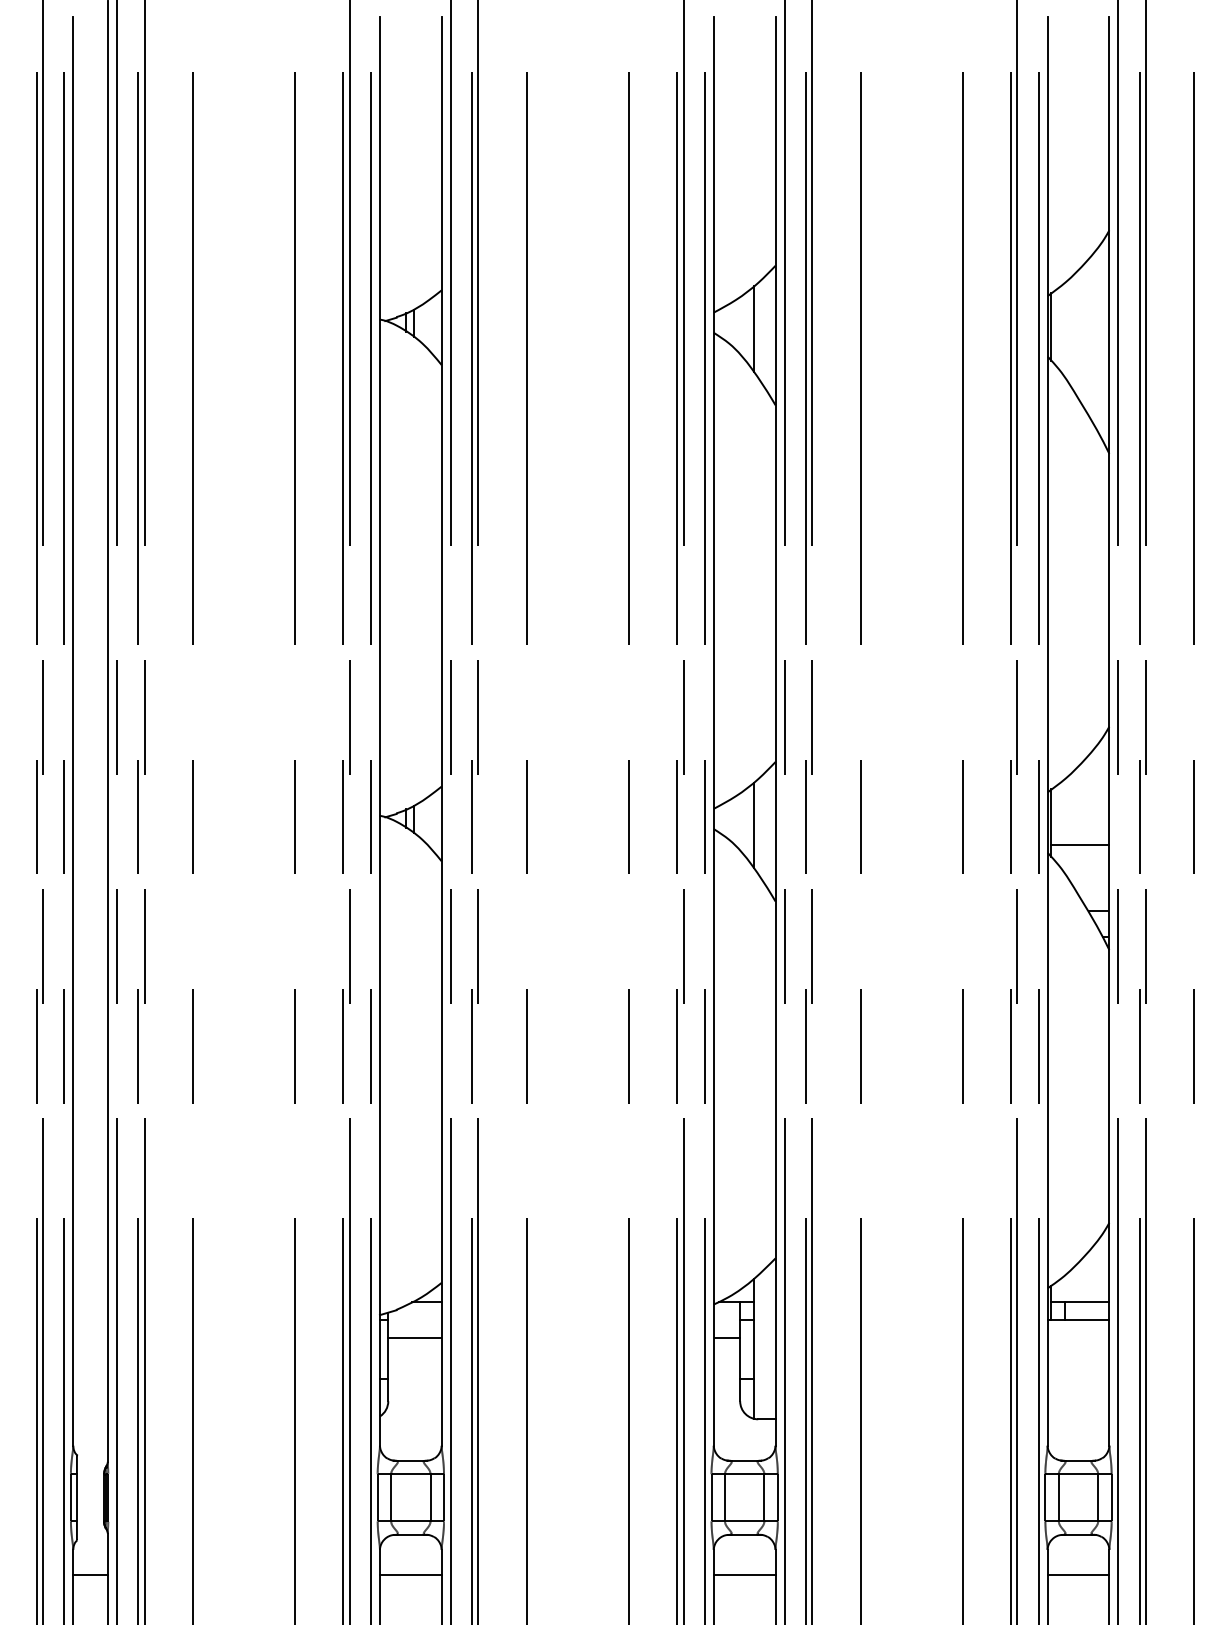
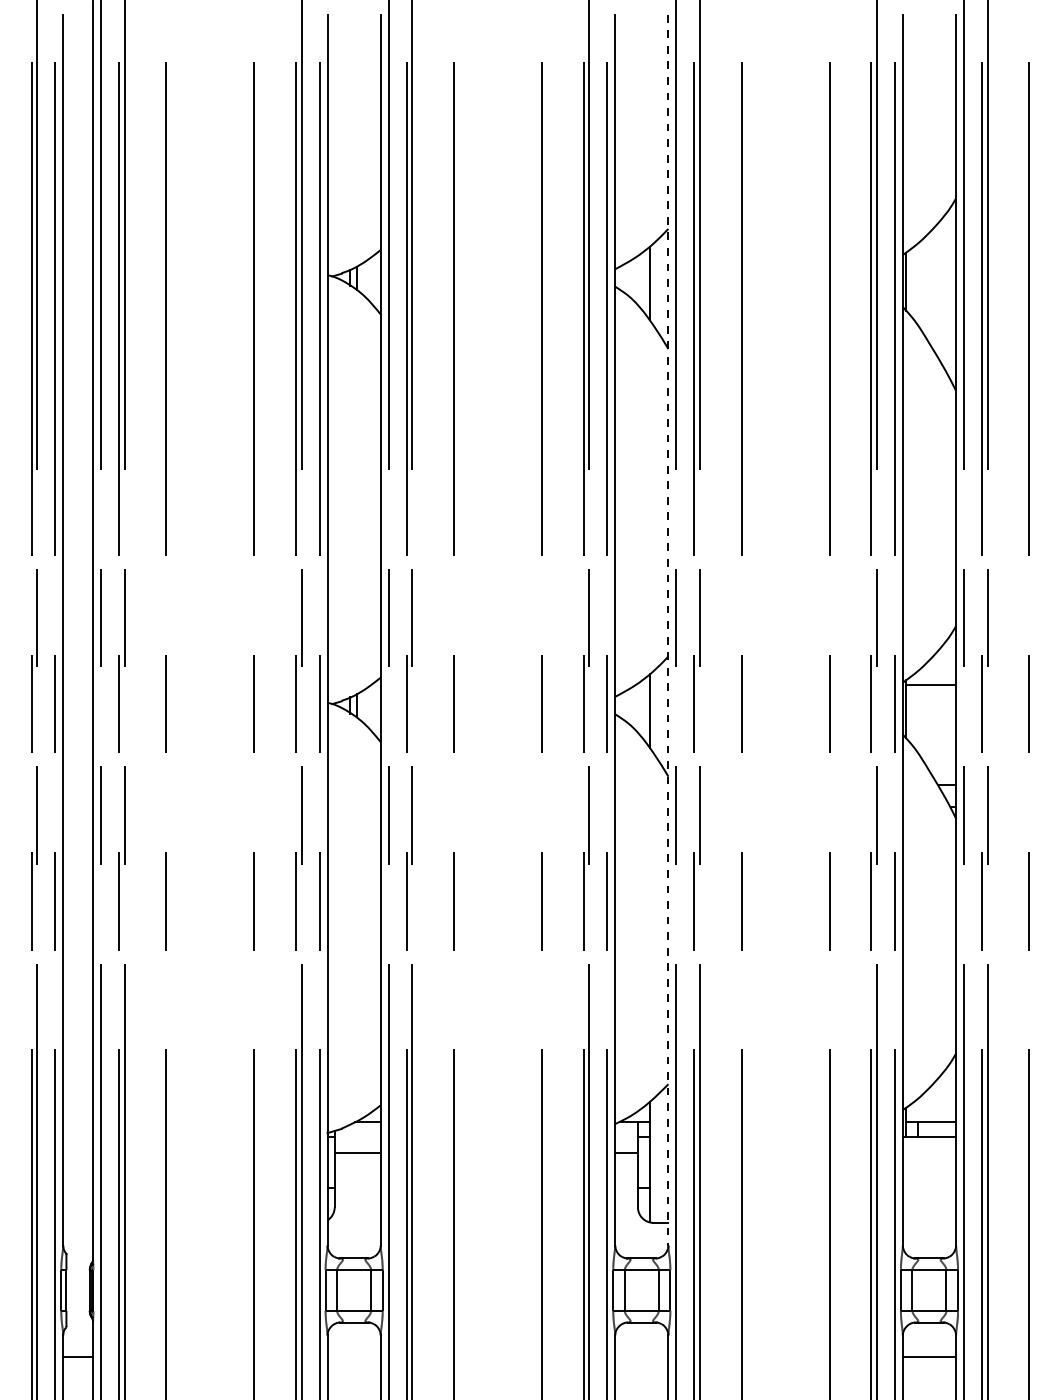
line: (775, 731) -> (668, 630), solid -> dashed
line: (1080, 845) -> (931, 685), moved
line: (410, 1575) -> (353, 1357), removed
line: (744, 1575) -> (641, 1357), removed

